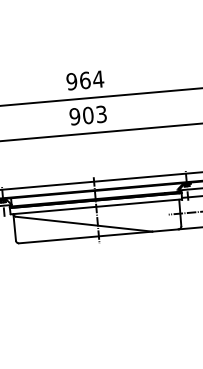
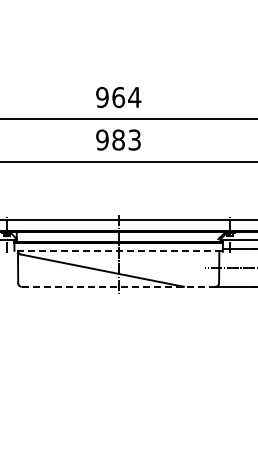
text: (88, 115) -> (118, 139), 903 -> 983
line: (96, 206) -> (118, 250), solid -> dashed
line: (98, 236) -> (118, 286), solid -> dashed

